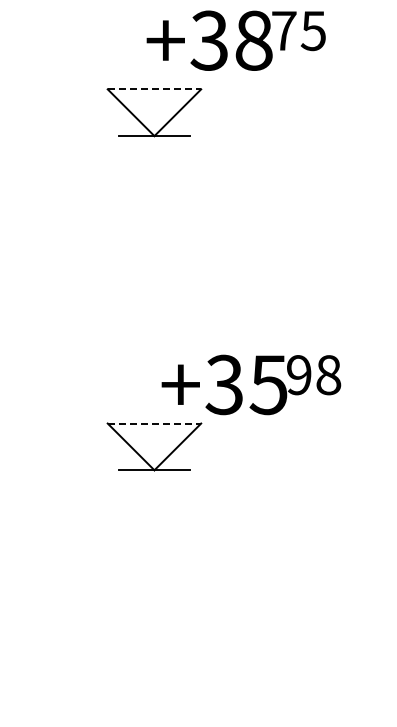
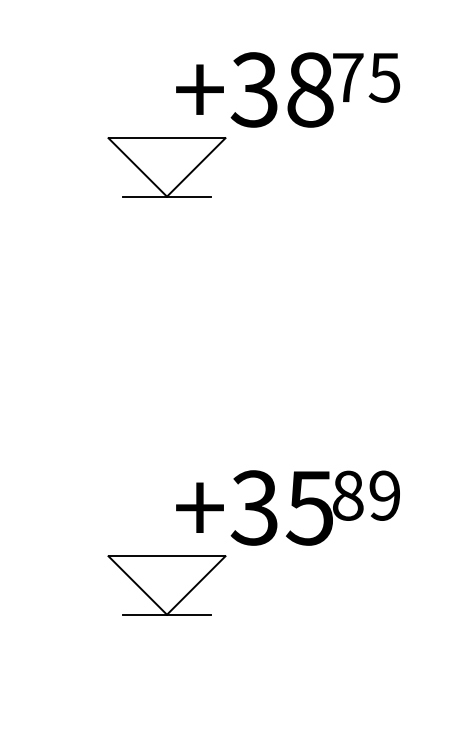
text: (235, 40) -> (287, 89), moved
line: (154, 89) -> (167, 138), dashed -> solid
text: (314, 375) -> (367, 496), 98 -> 89
line: (154, 423) -> (167, 556), dashed -> solid

